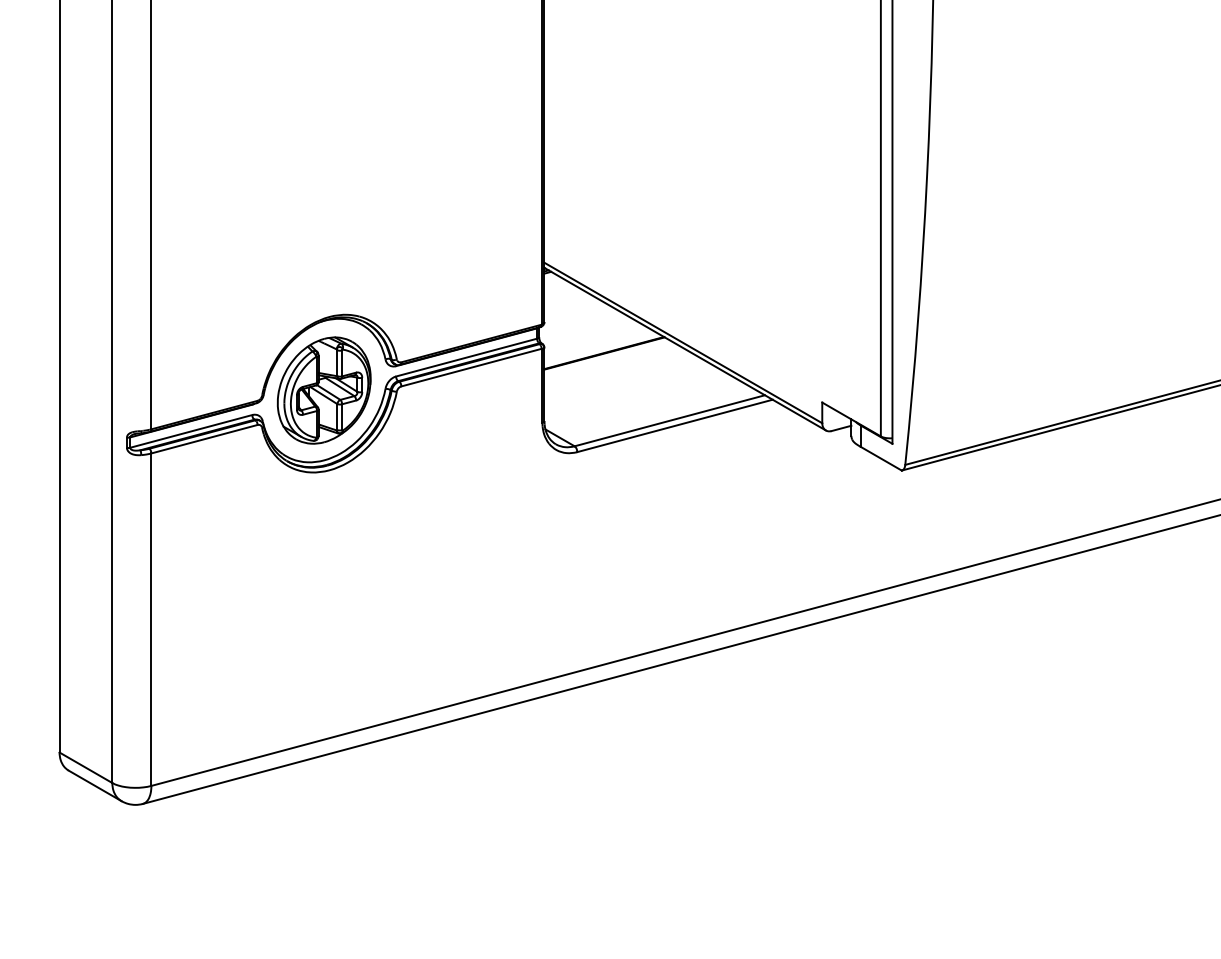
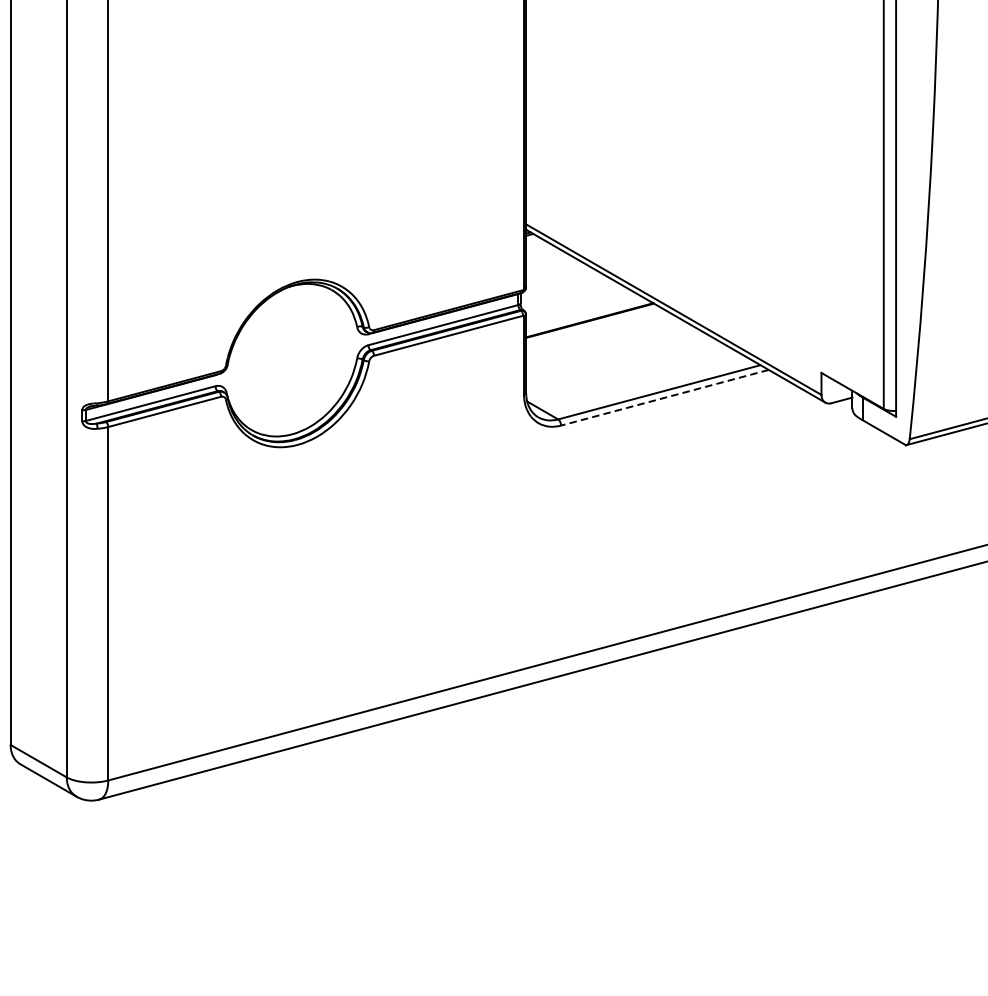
part: (323, 390) -> (291, 360), removed
line: (674, 426) -> (664, 398), solid -> dashed

